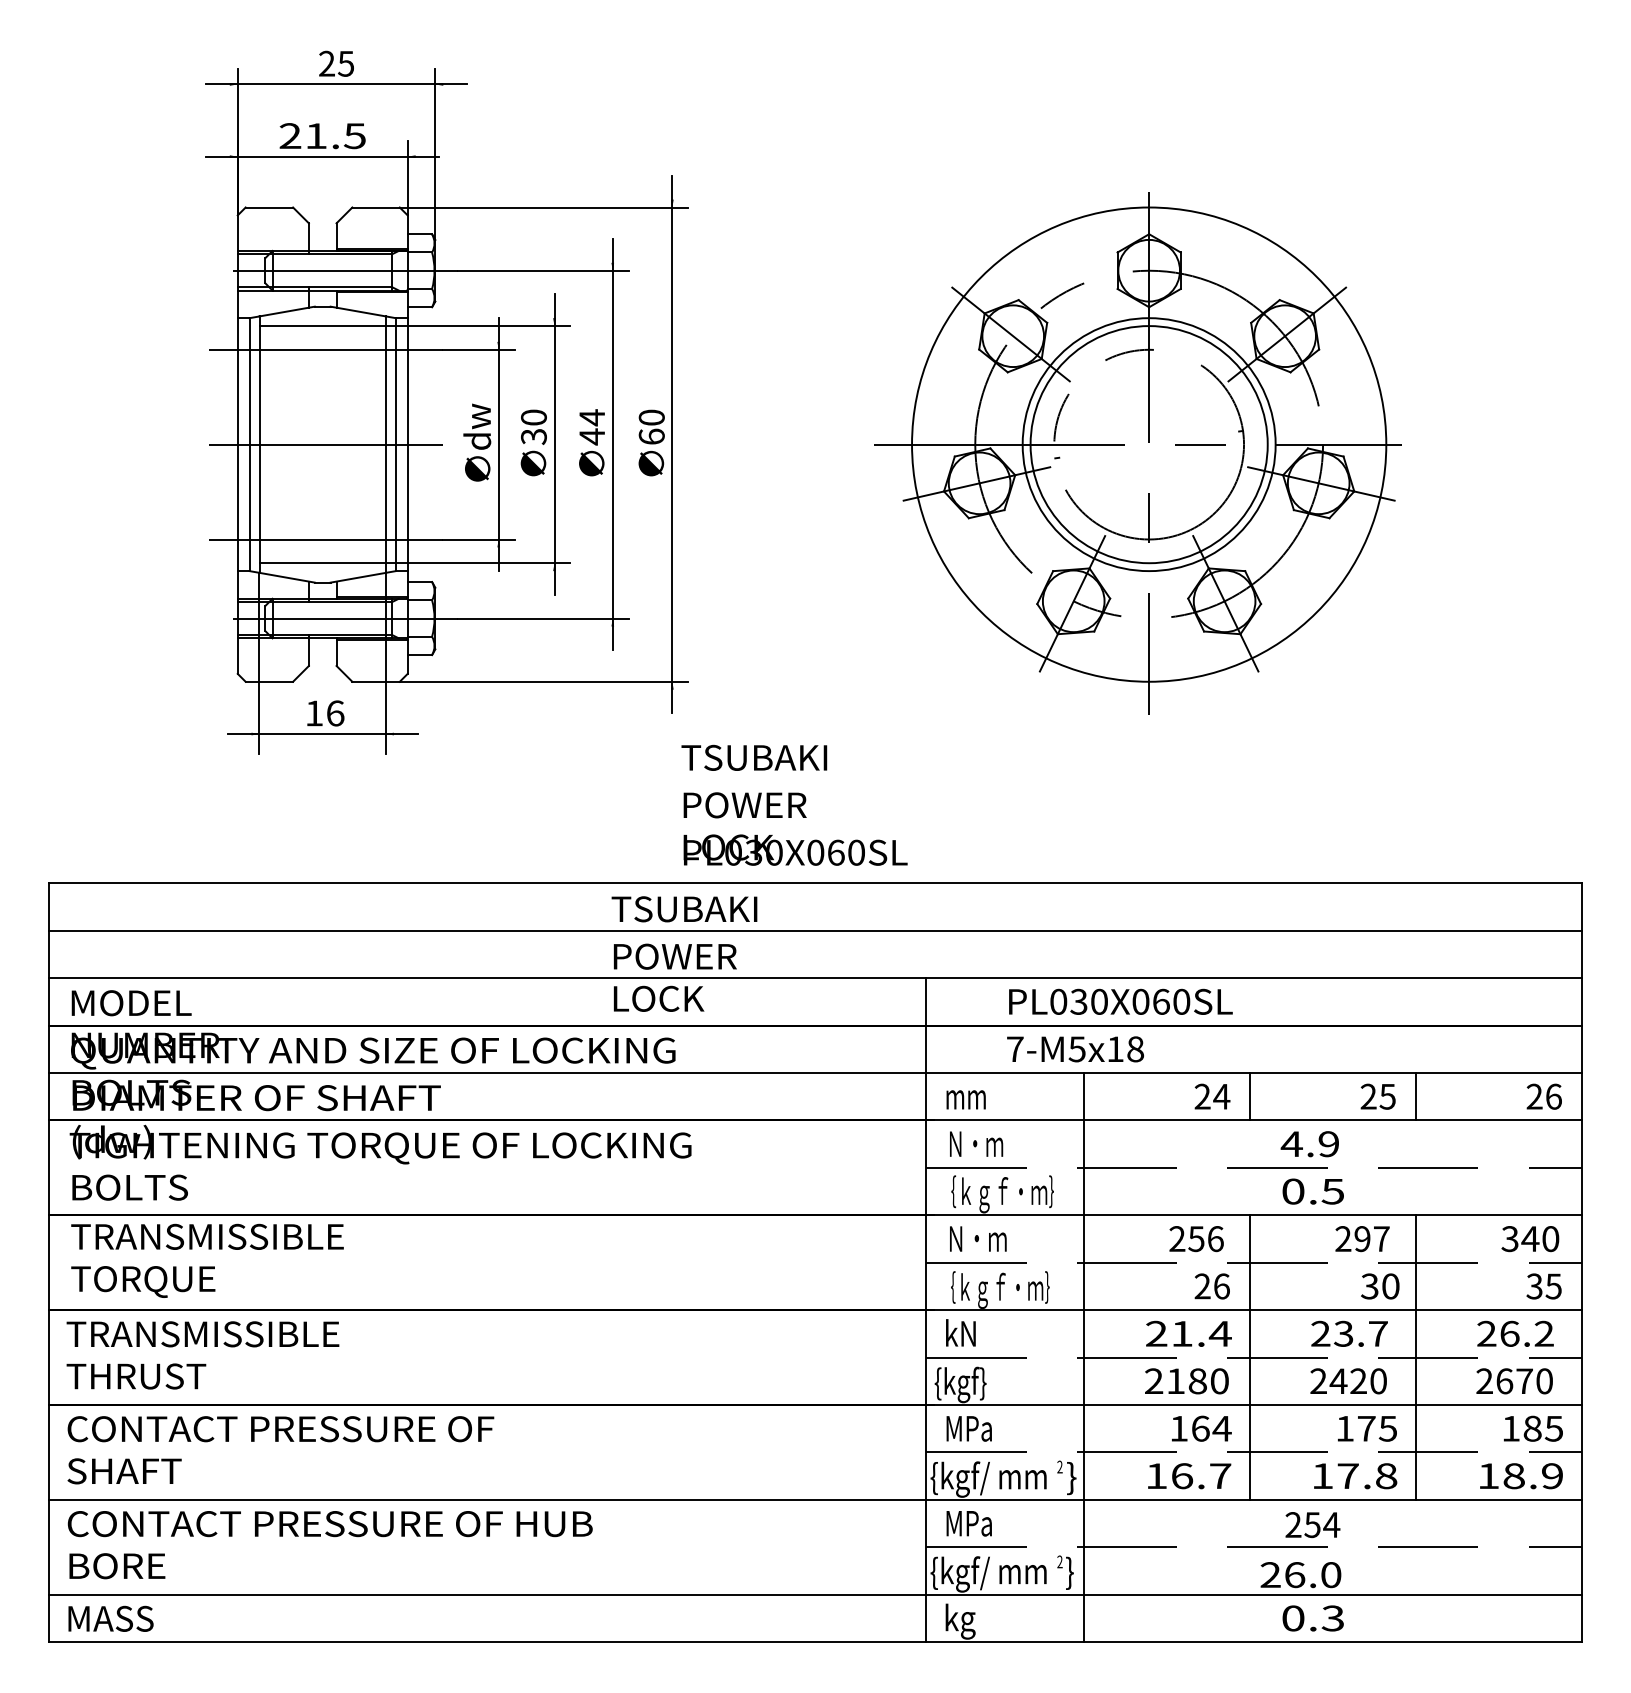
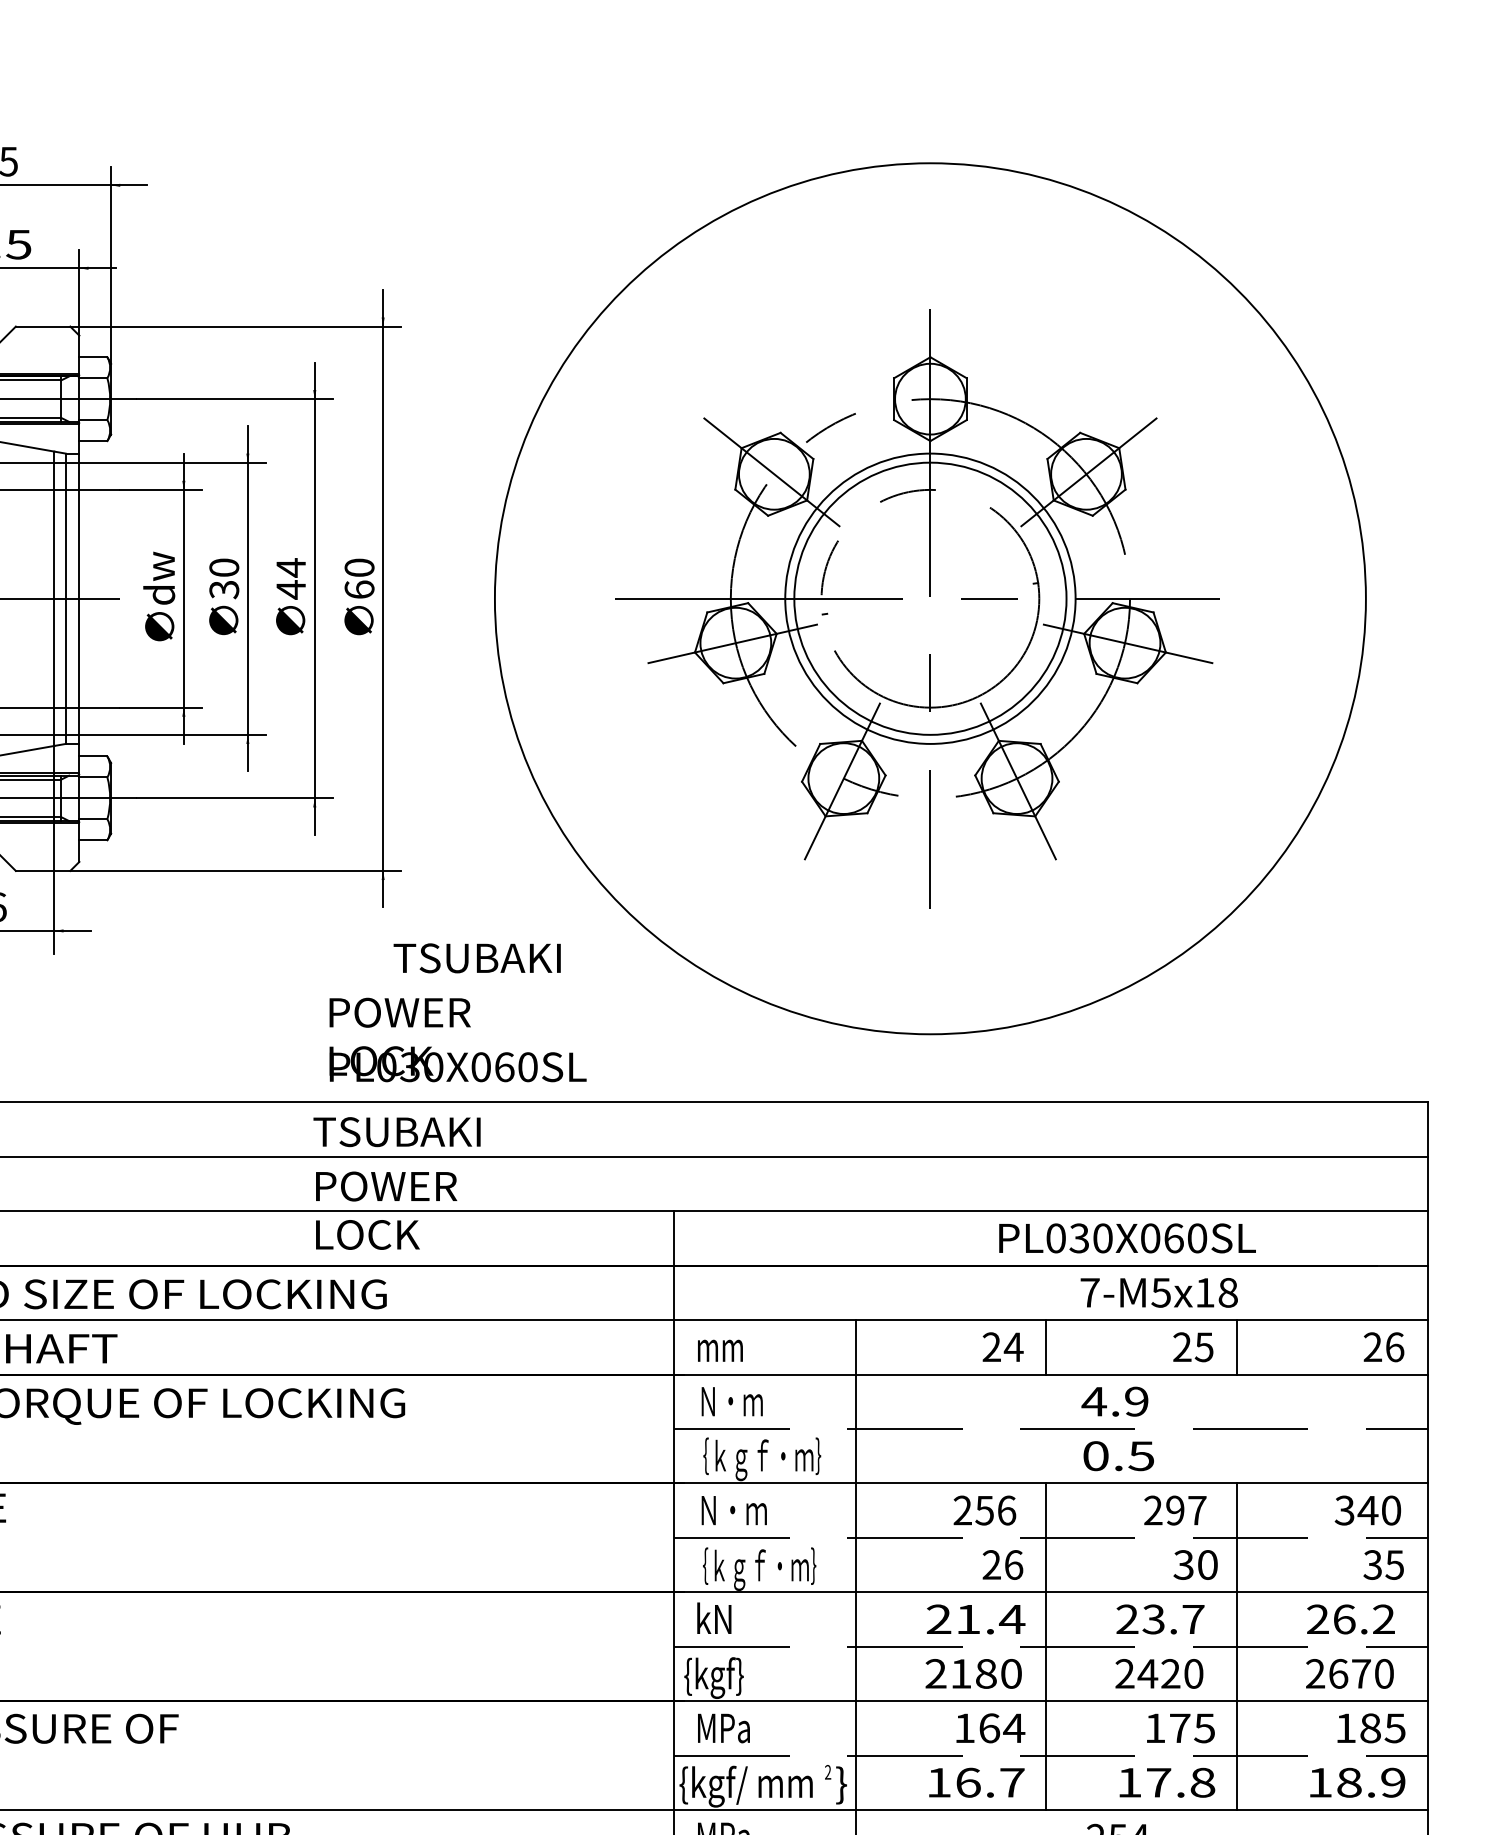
circle: (1149, 444) -> (930, 598), size x1.6
text: (795, 828) -> (457, 1039), moved
text: (1120, 1001) -> (1127, 1237), moved
text: (1075, 1049) -> (1159, 1293), moved

